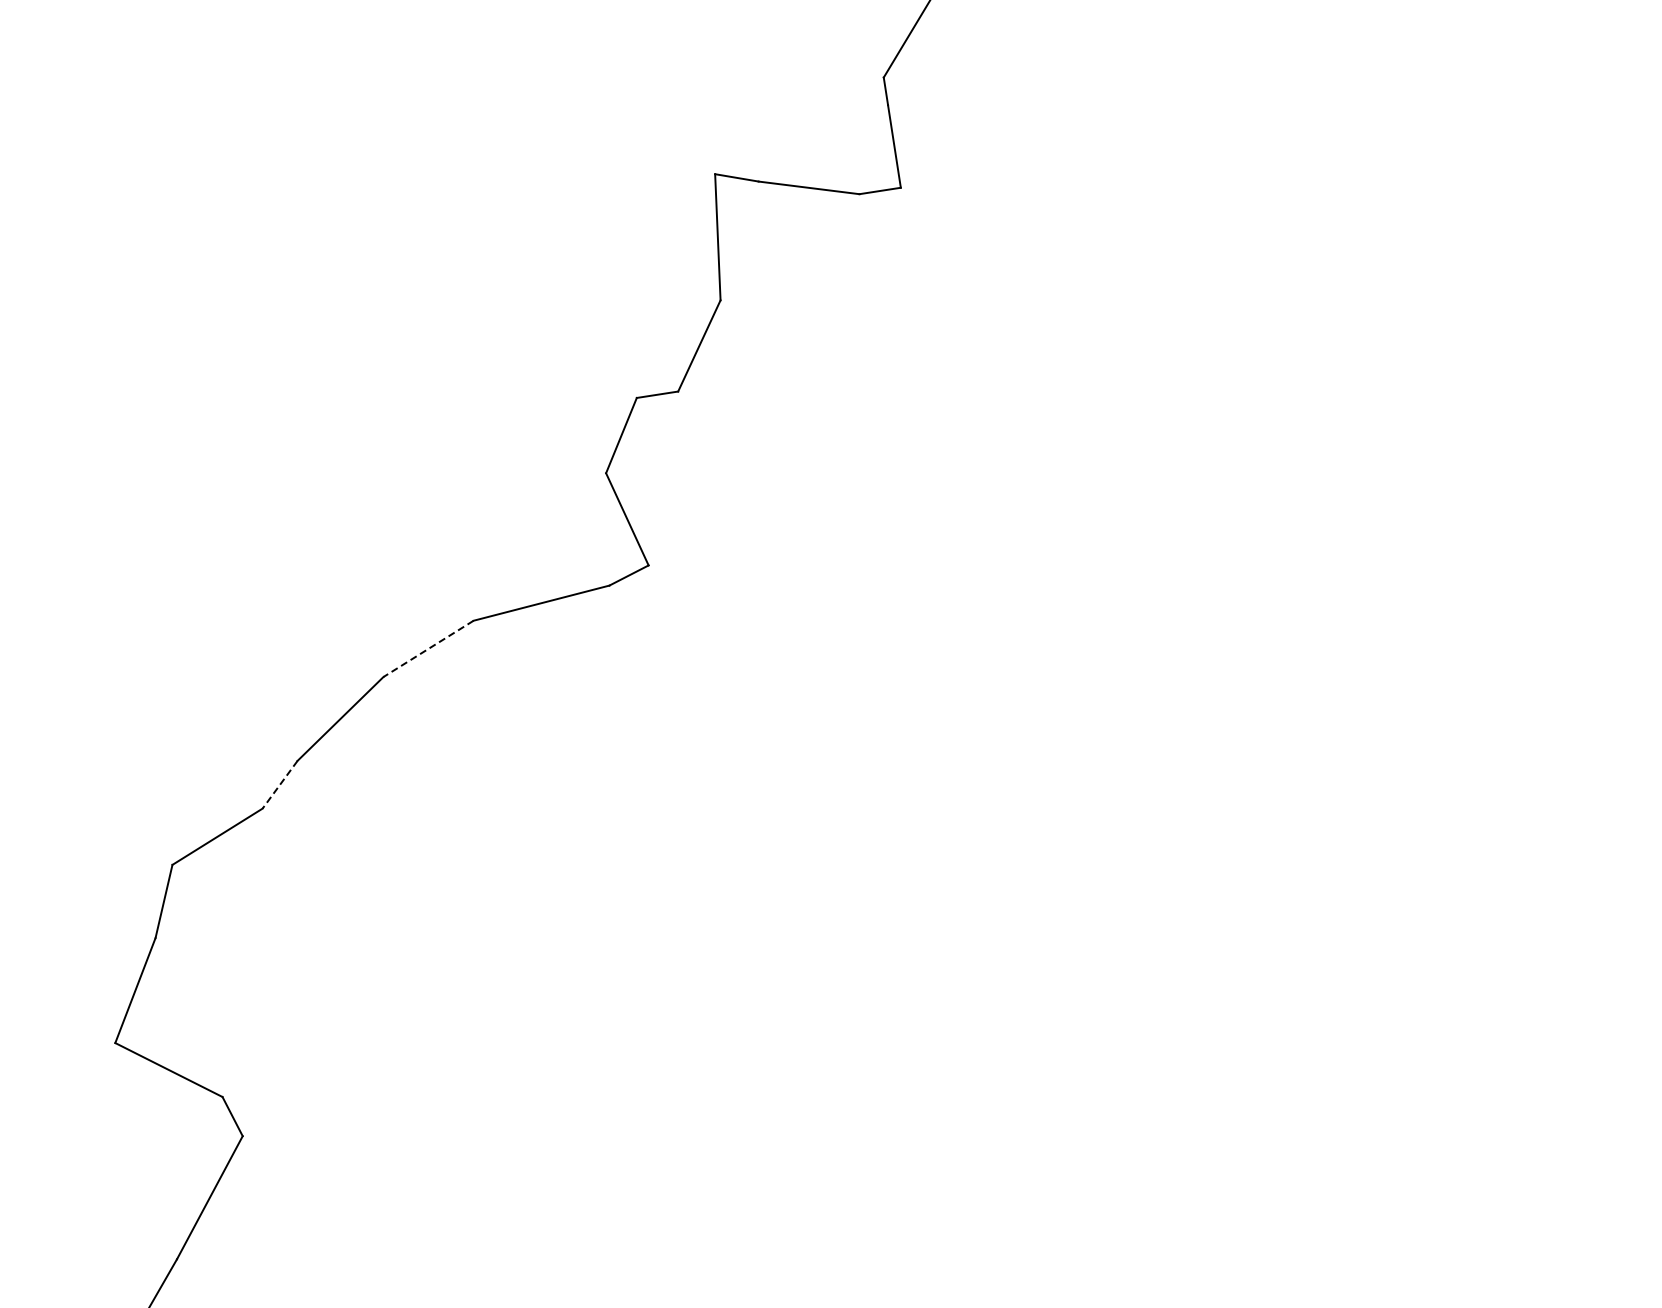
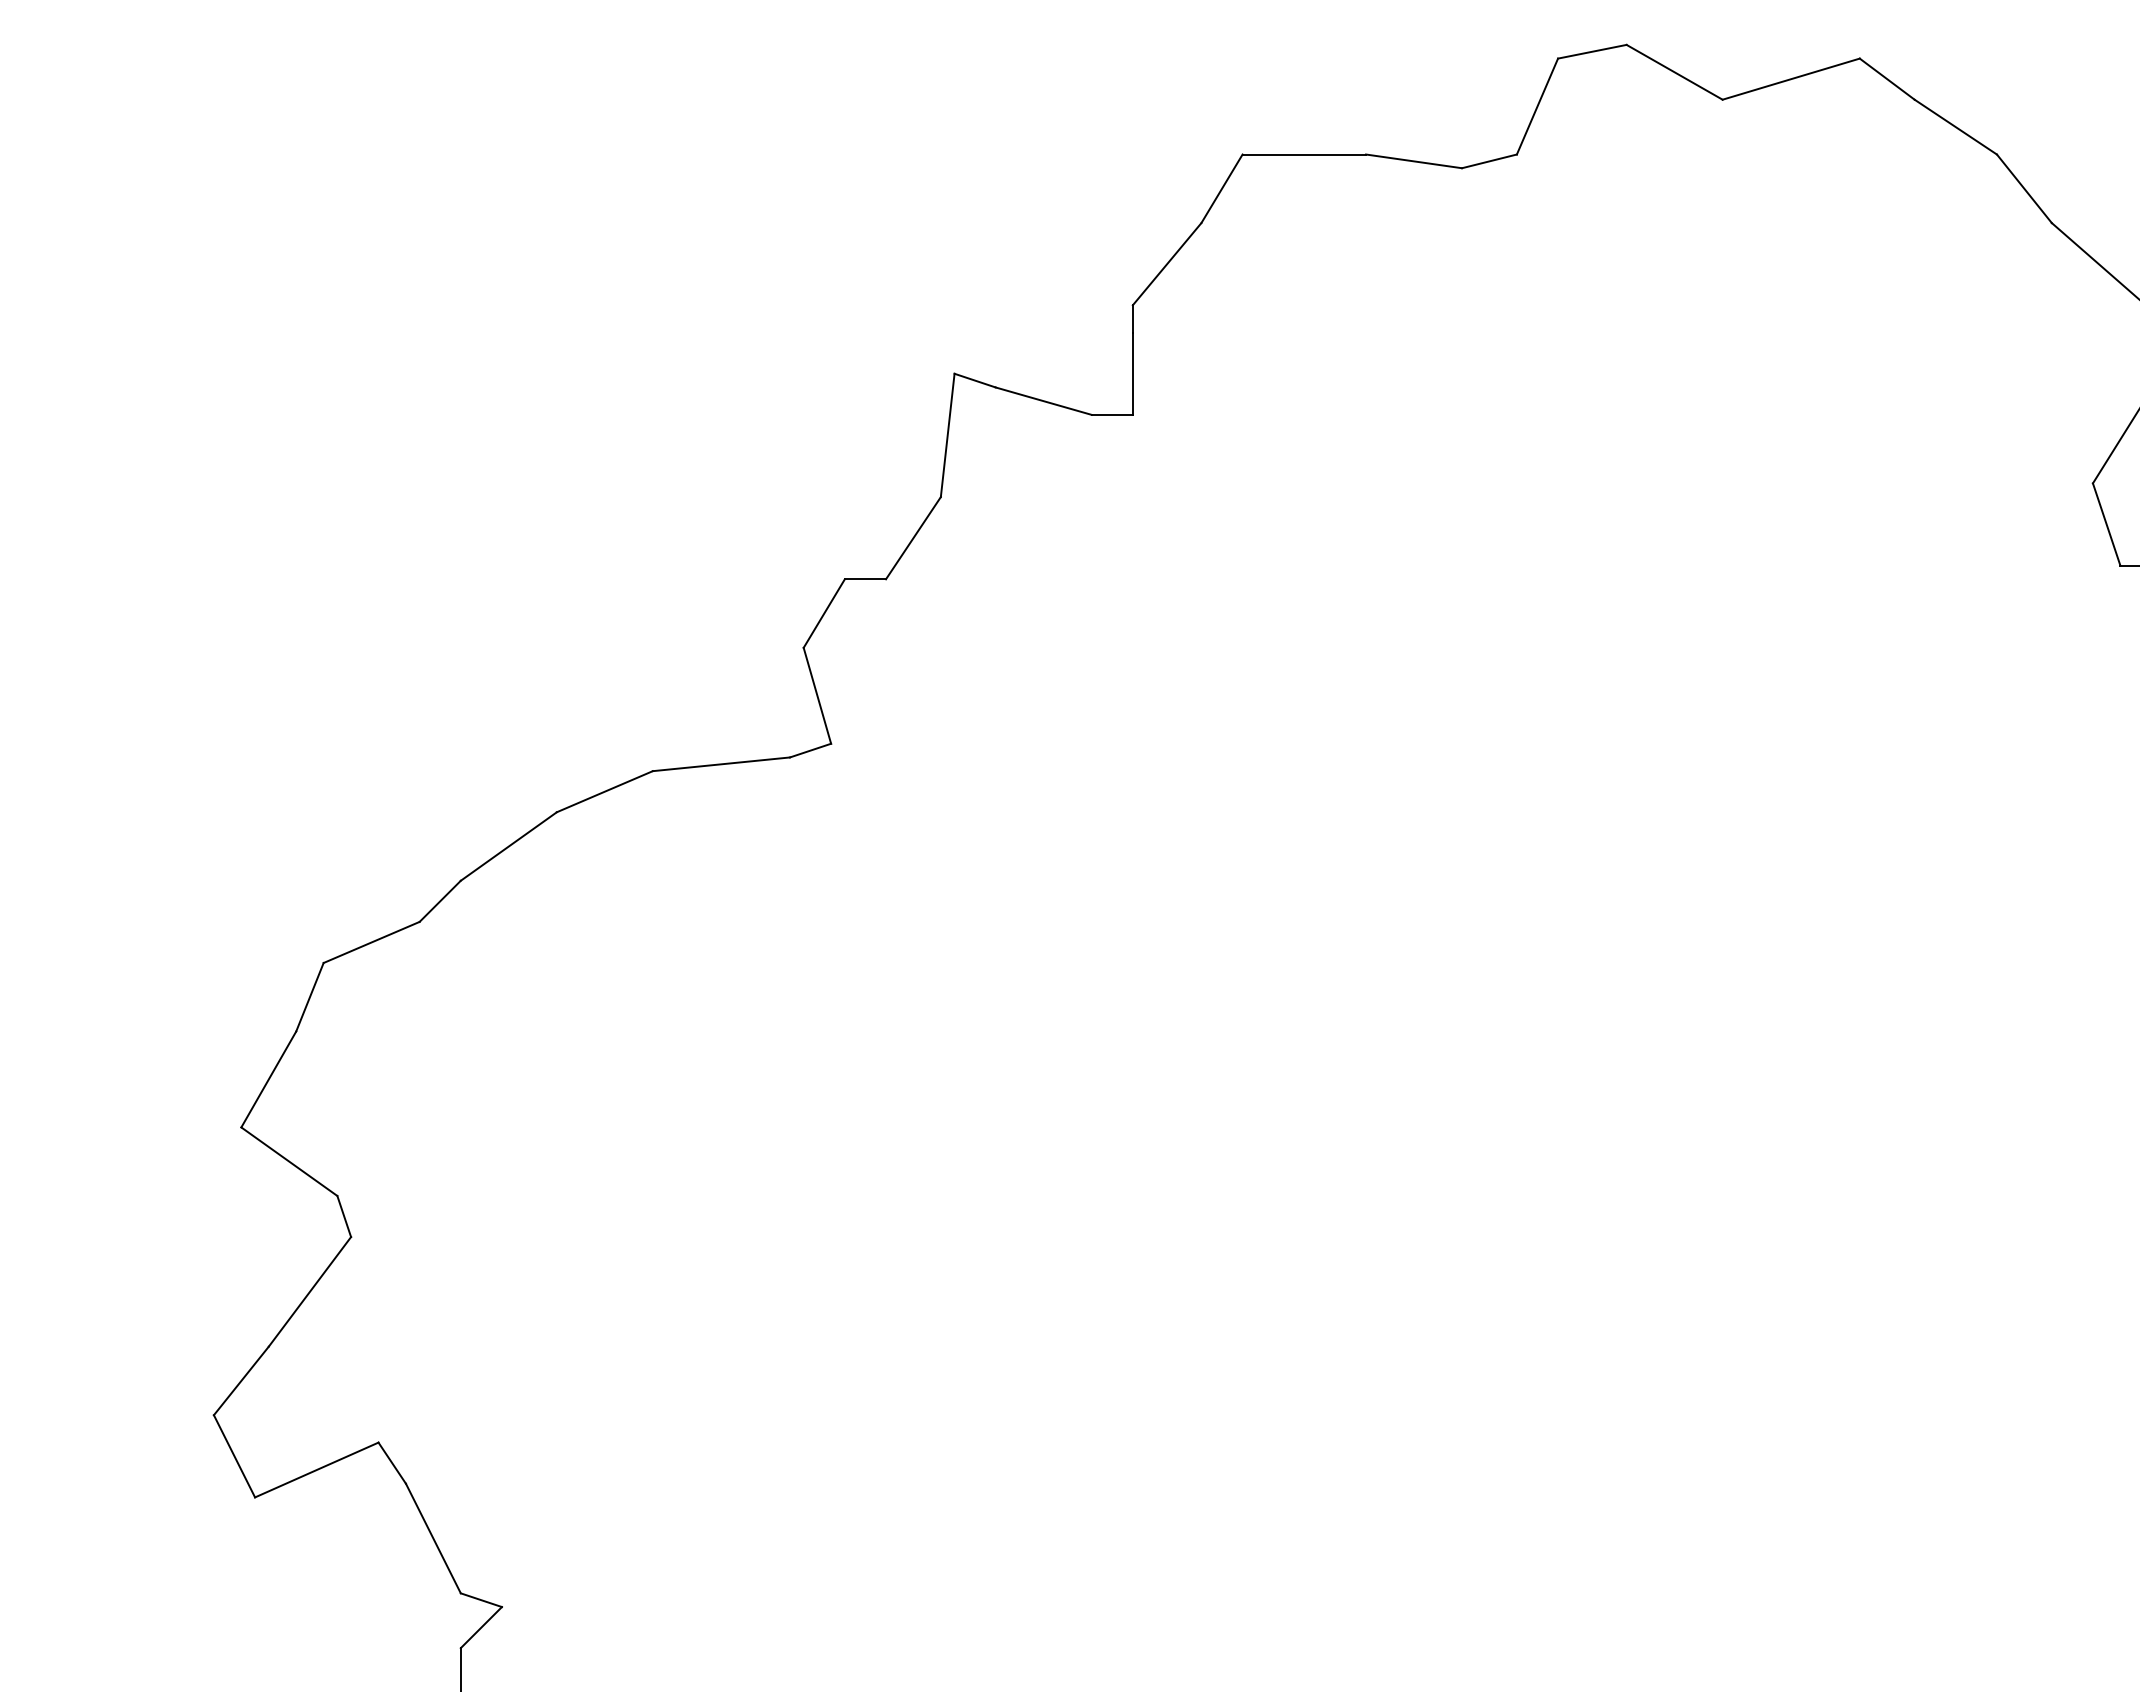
line: (428, 648) -> (604, 791), dashed -> solid
line: (279, 785) -> (439, 901), dashed -> solid

